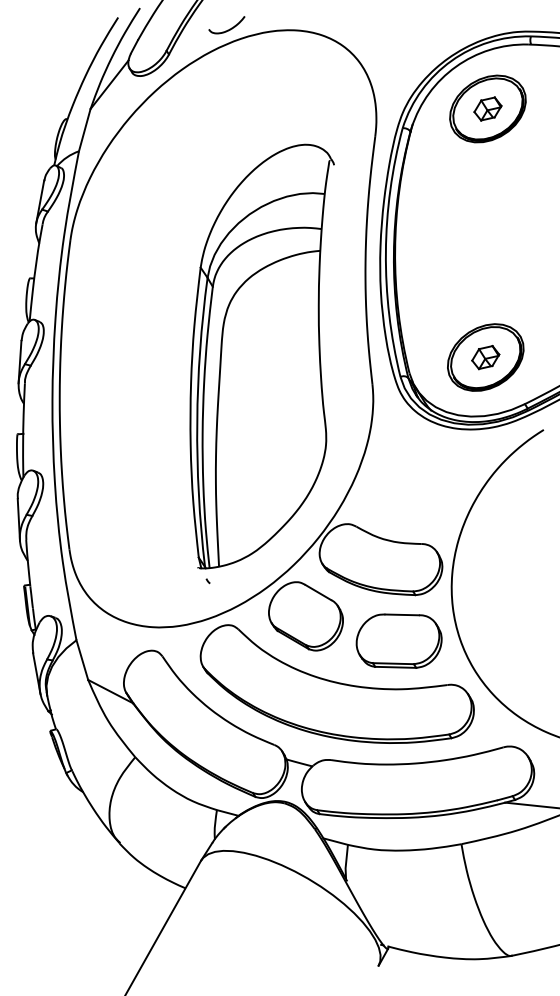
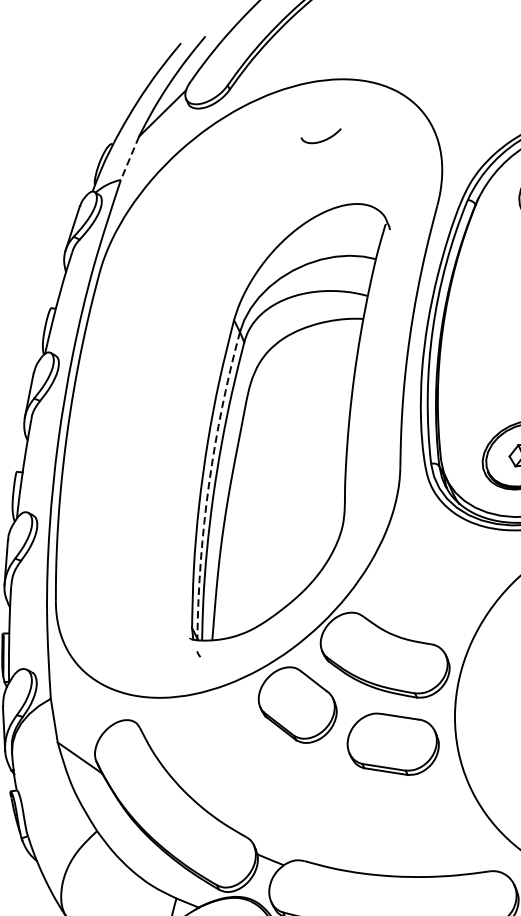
curve: (227, 29) -> (320, 140), moved
line: (84, 130) -> (129, 158), solid -> dashed
arc: (197, 422) -> (209, 484), solid -> dashed
part: (336, 683) -> (320, 780), removed

